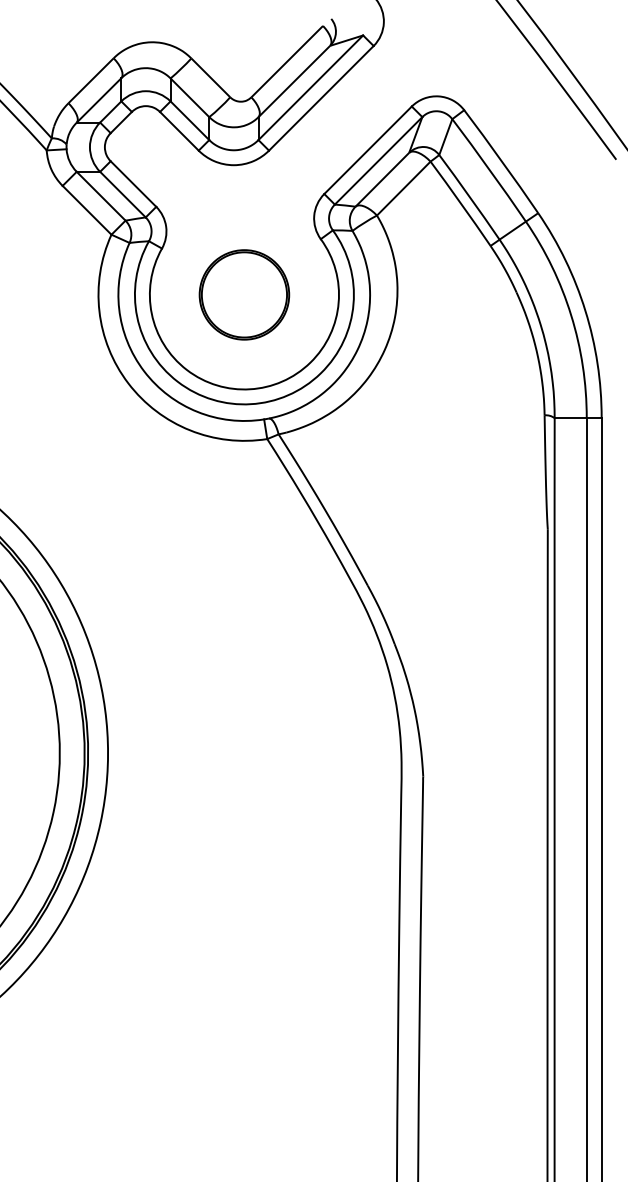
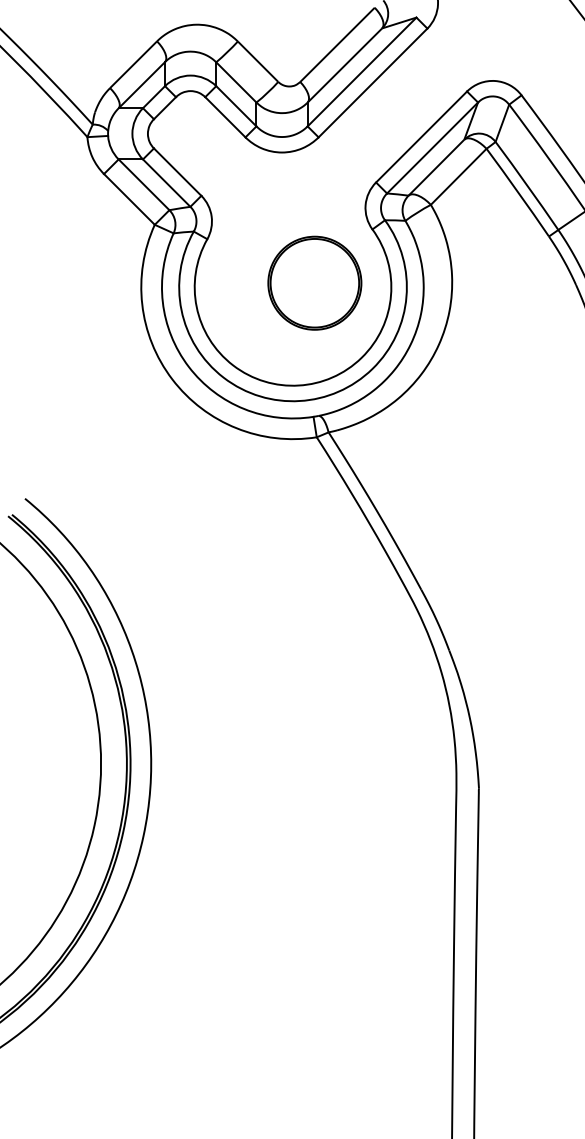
part: (244, 294) -> (314, 282), moved

